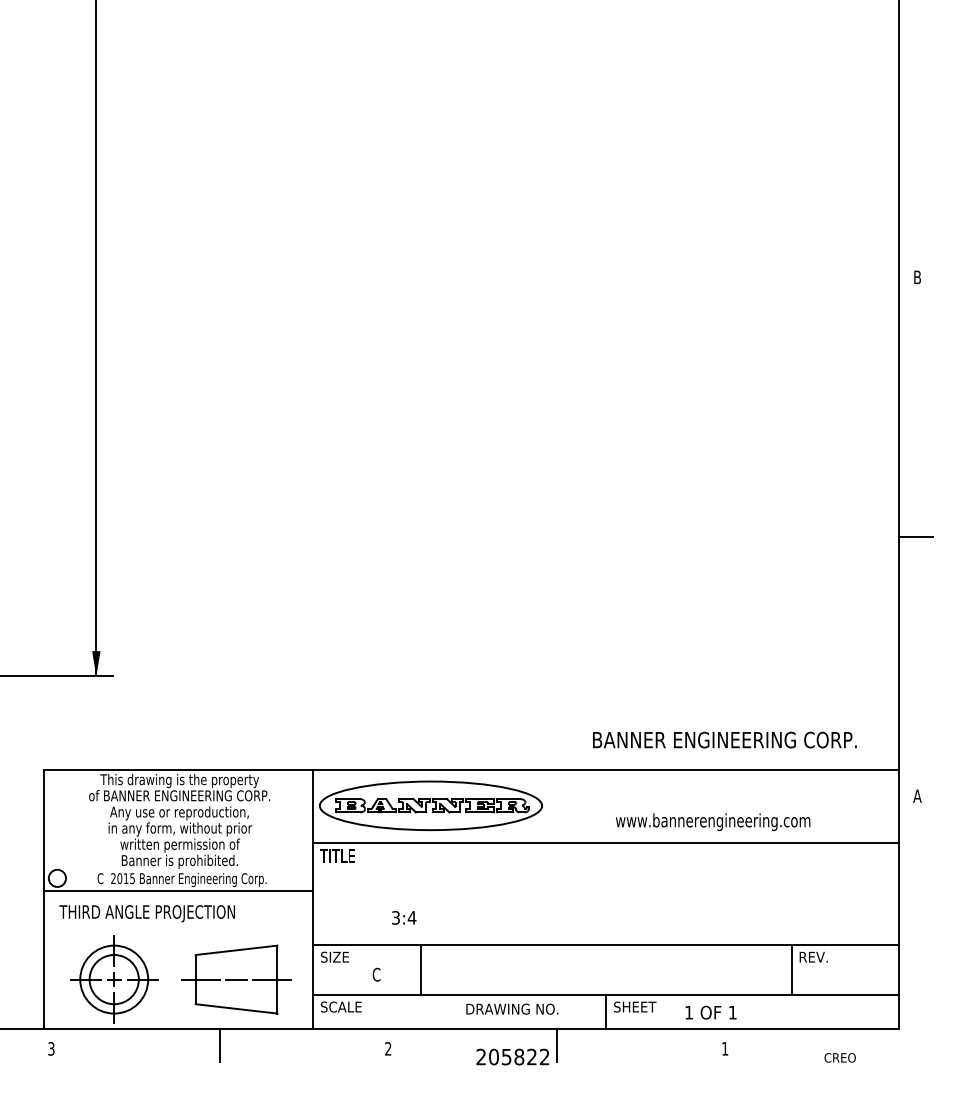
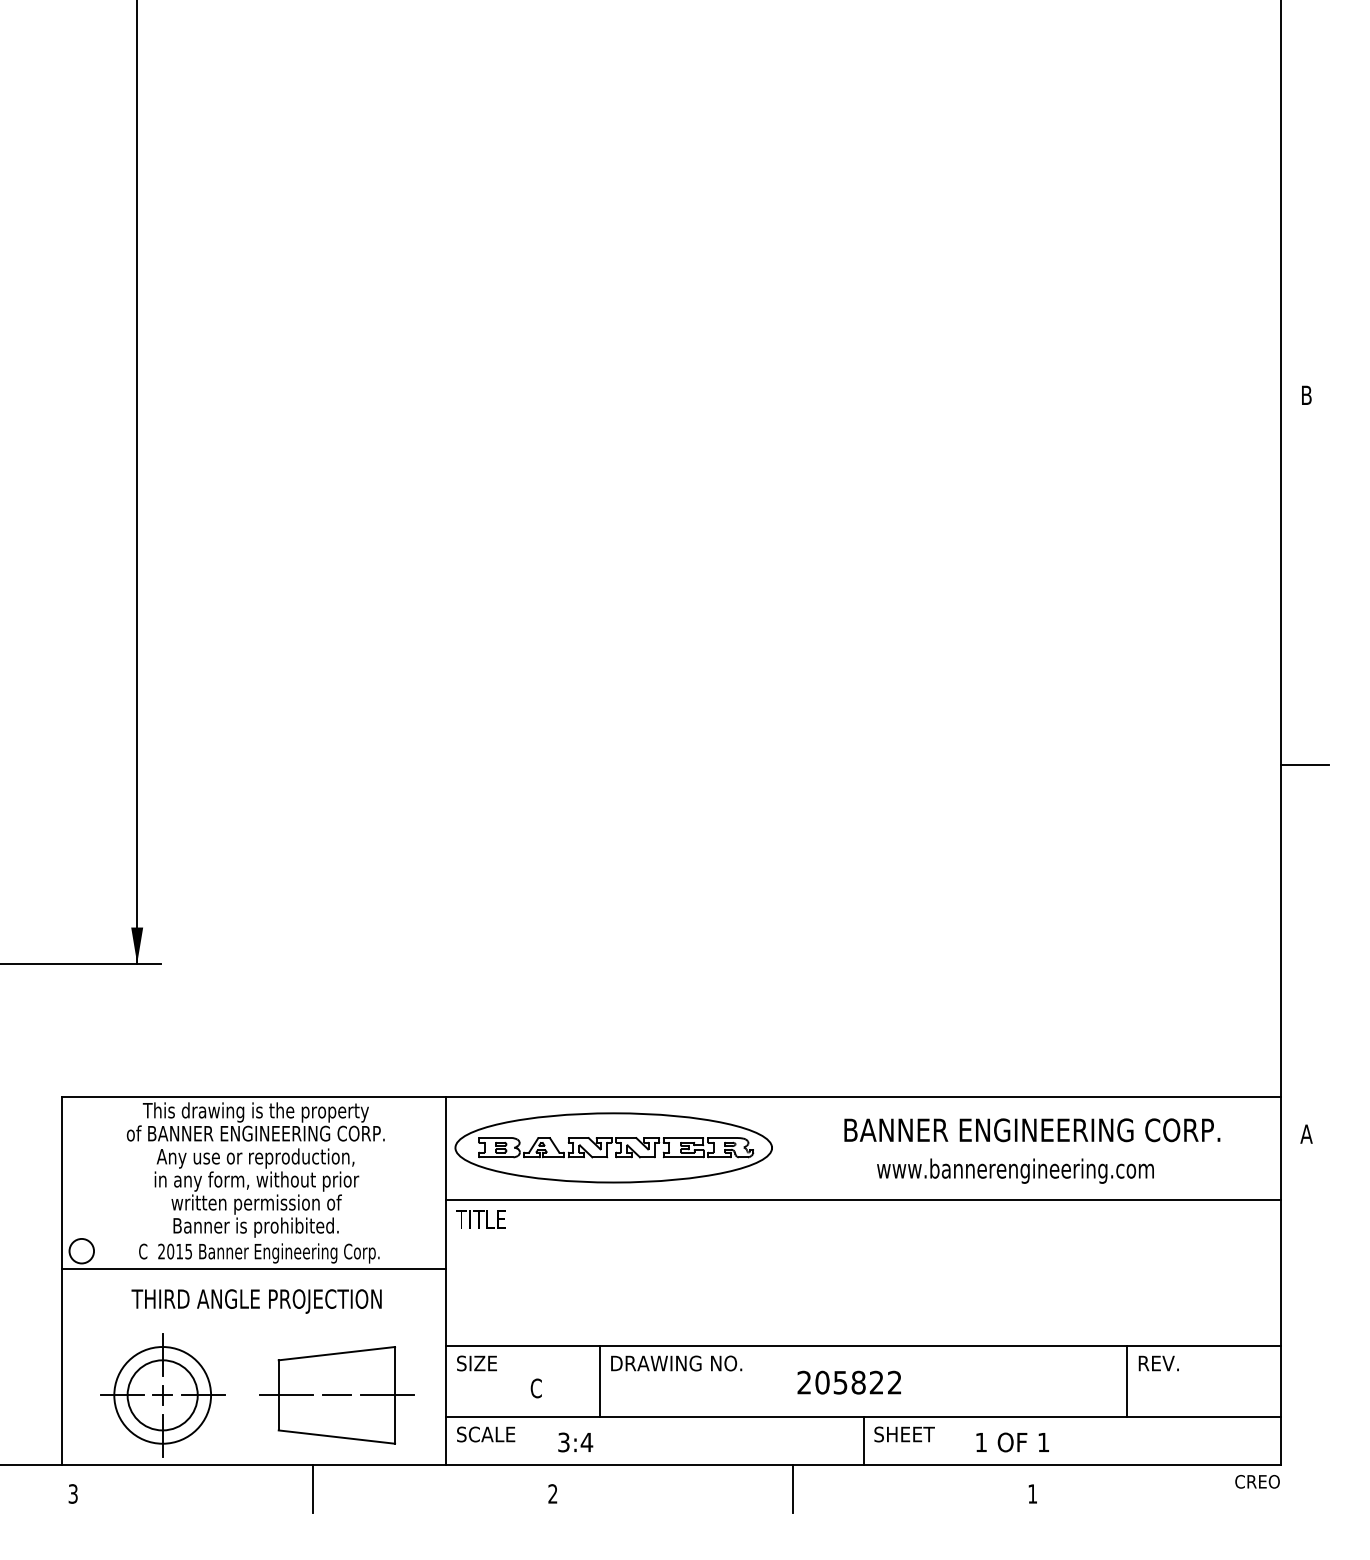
text: (725, 740) -> (1032, 1130), moved
text: (147, 913) -> (256, 1301), moved
text: (404, 917) -> (575, 1442), moved
text: (512, 1009) -> (676, 1363), moved
text: (512, 1056) -> (848, 1382), moved
text: (840, 1057) -> (1257, 1481), moved

